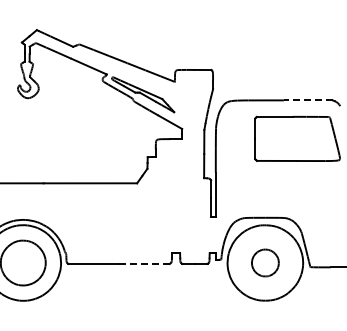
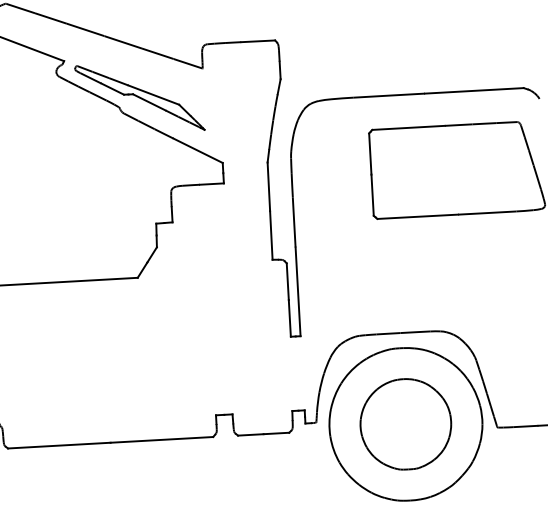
line: (307, 100) -> (472, 91), dashed -> solid
part: (265, 262) -> (406, 423), size x1.67
line: (145, 263) -> (163, 438), dashed -> solid

